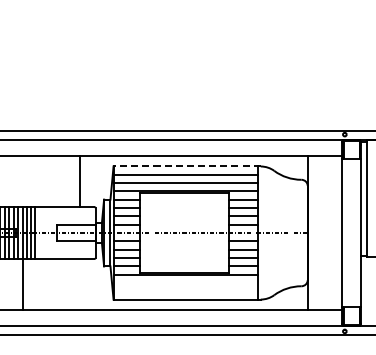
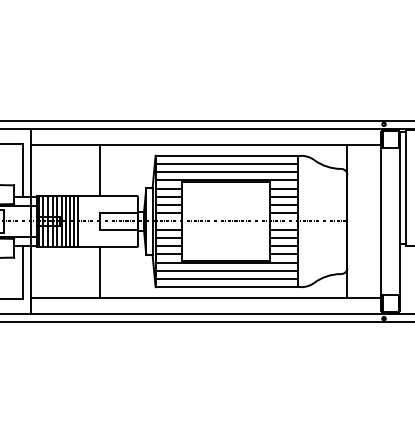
line: (187, 166) -> (228, 155), dashed -> solid
line: (80, 181) -> (100, 170), moved
line: (185, 282) -> (226, 270), added
line: (23, 284) -> (100, 272), moved
line: (185, 291) -> (226, 279), added

